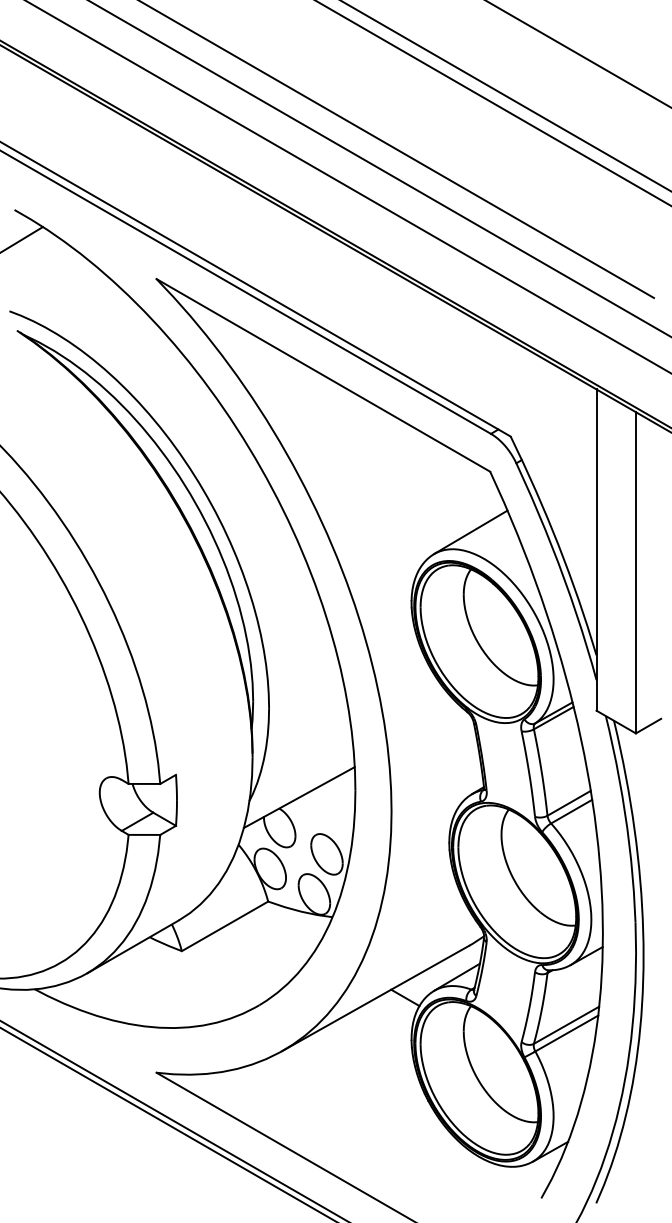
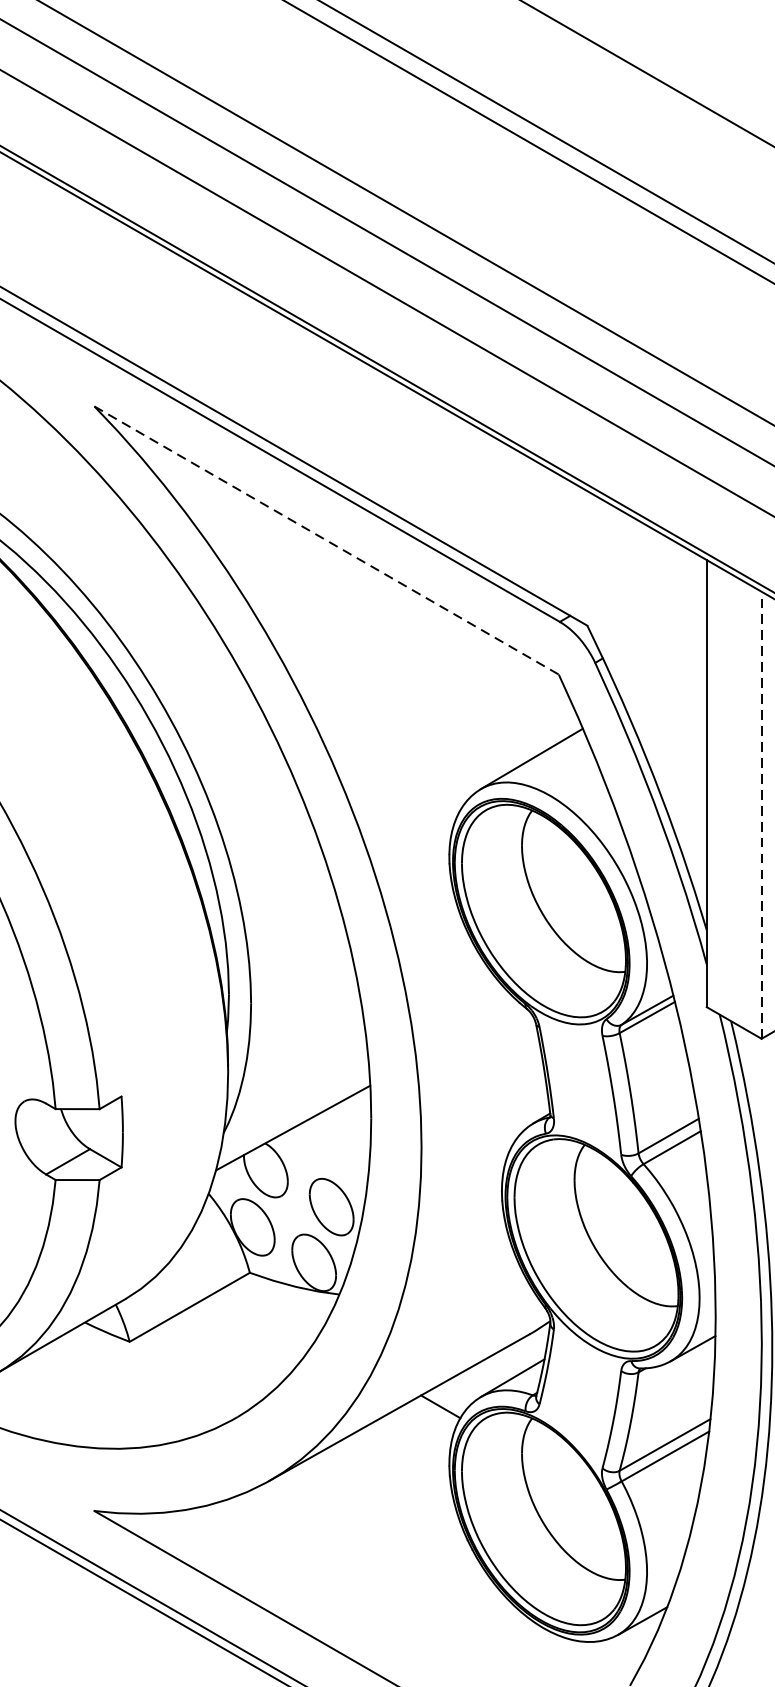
line: (323, 375) -> (326, 540), solid -> dashed
line: (635, 572) -> (761, 814), solid -> dashed

